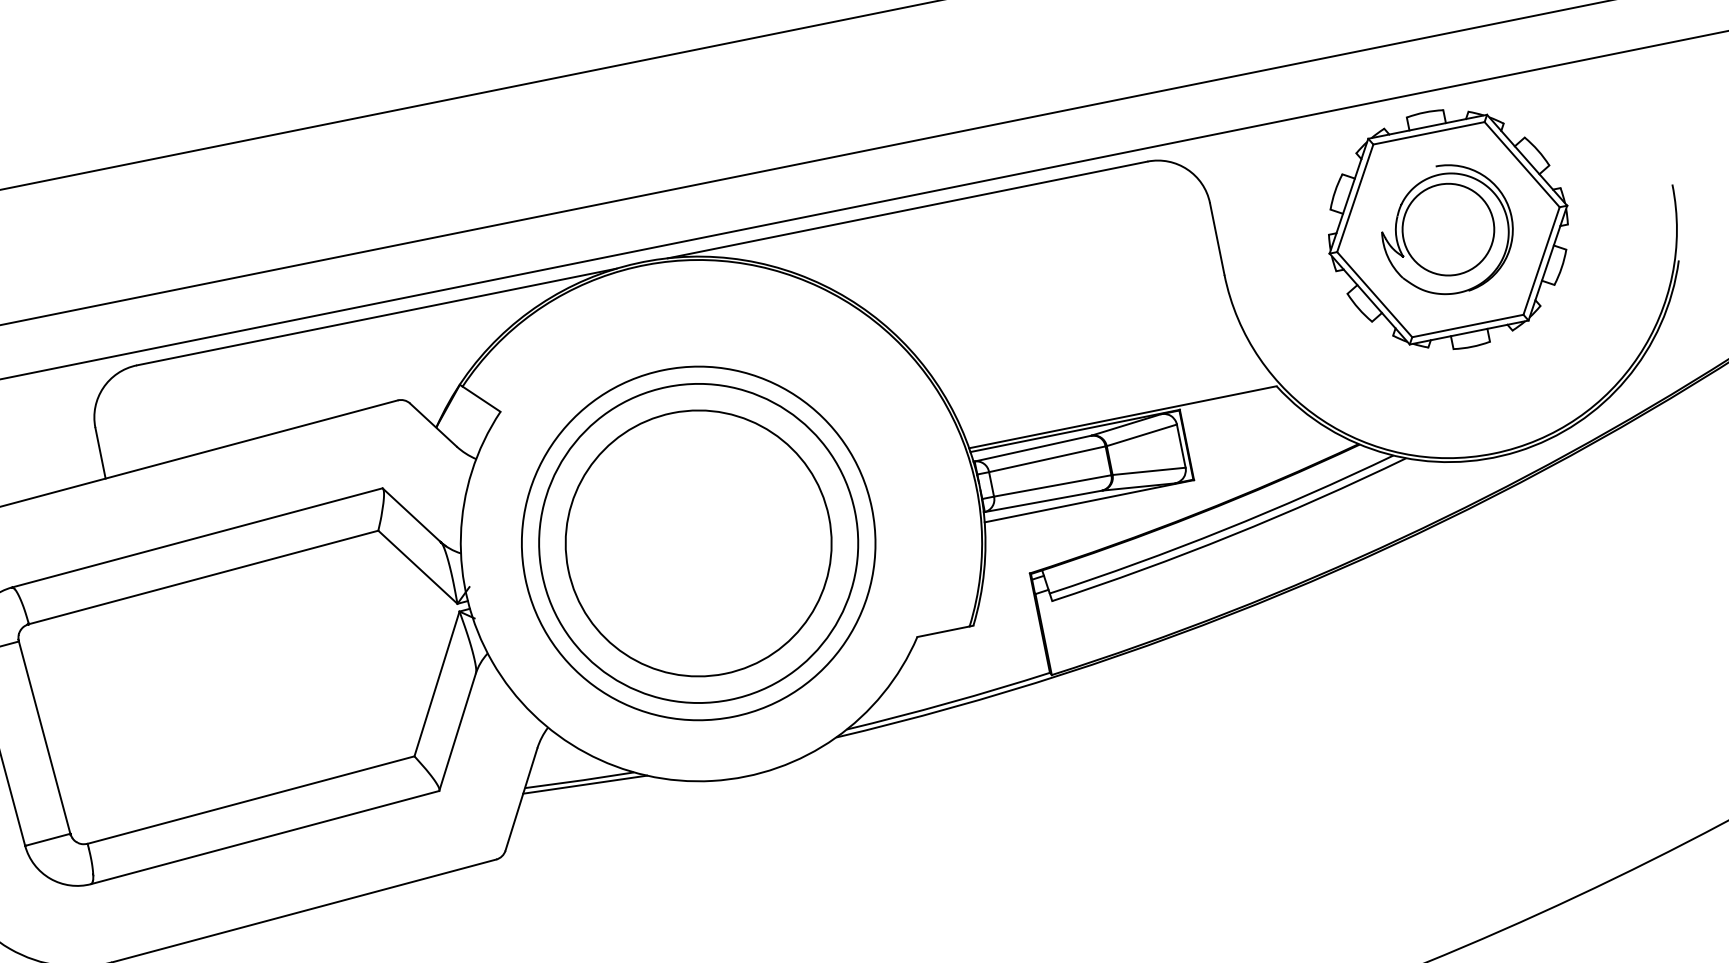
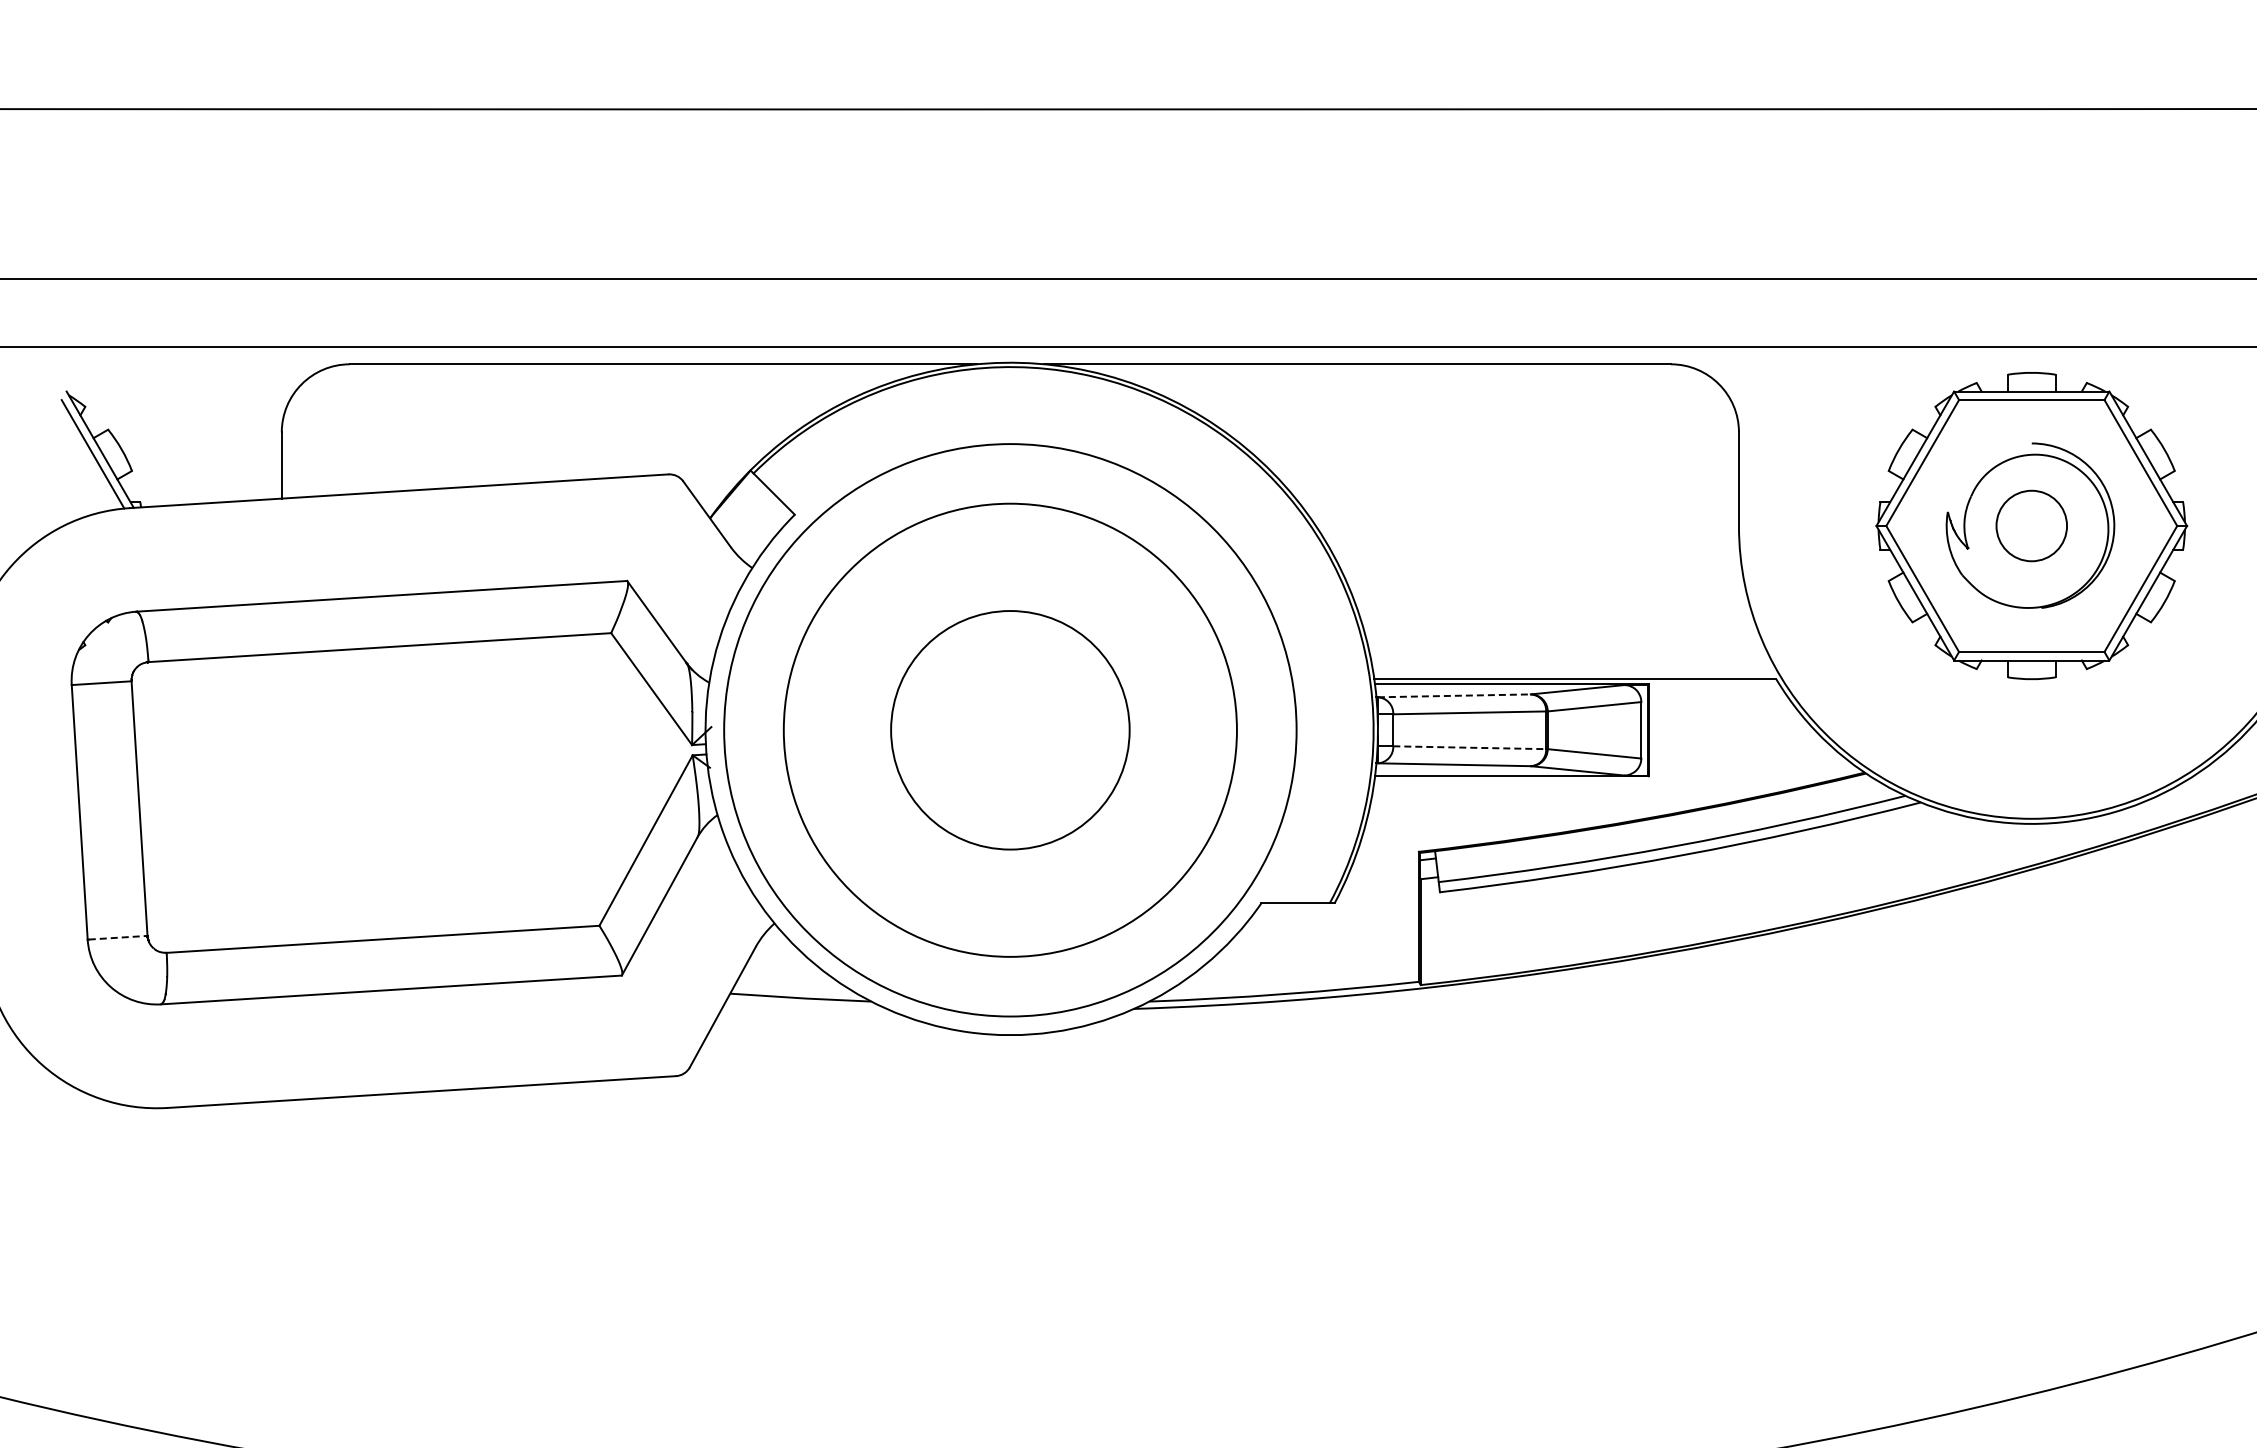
circle: (1448, 229) -> (2031, 525), size x0.6
line: (1033, 448) -> (1454, 695), solid -> dashed
line: (1053, 485) -> (1470, 747), solid -> dashed
circle: (697, 542) -> (1009, 729), size x0.7
circle: (697, 542) -> (1009, 729), size x1.4
line: (585, 784) -> (806, 1004), removed
line: (48, 839) -> (118, 937), solid -> dashed

